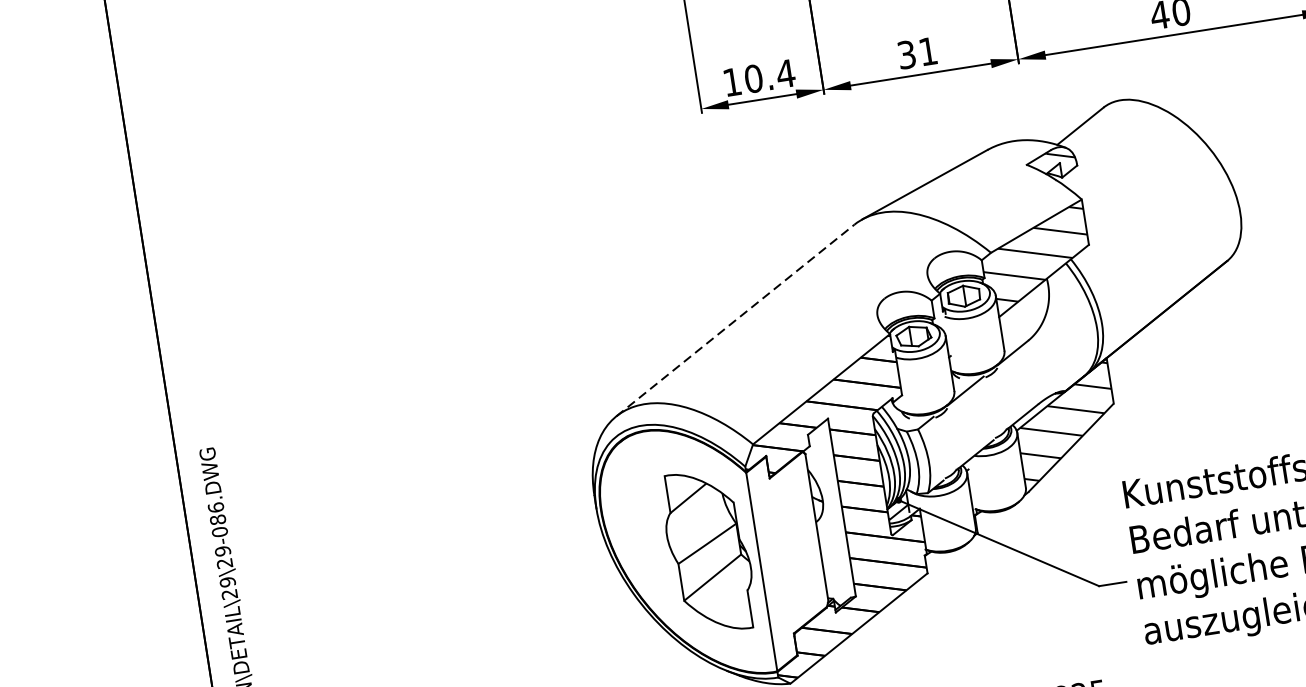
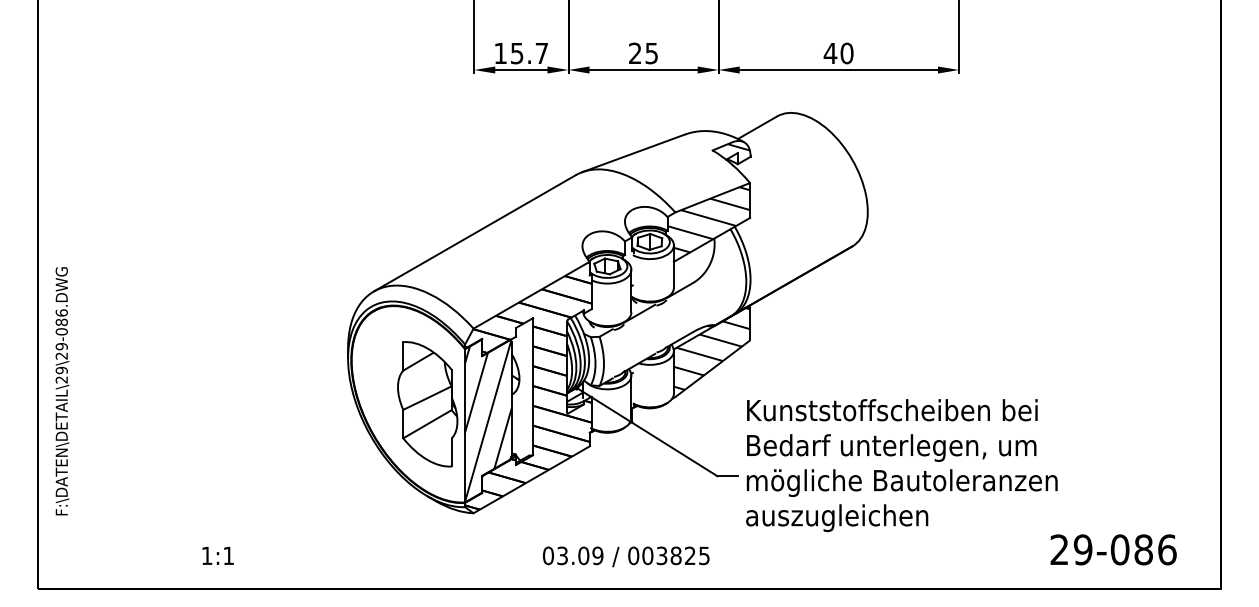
text: (917, 53) -> (643, 53), 31 -> 25
text: (769, 76) -> (529, 53), 10.4 -> 15.7
line: (736, 320) -> (475, 233), dashed -> solid
hatch: (791, 561) -> (488, 421), added

